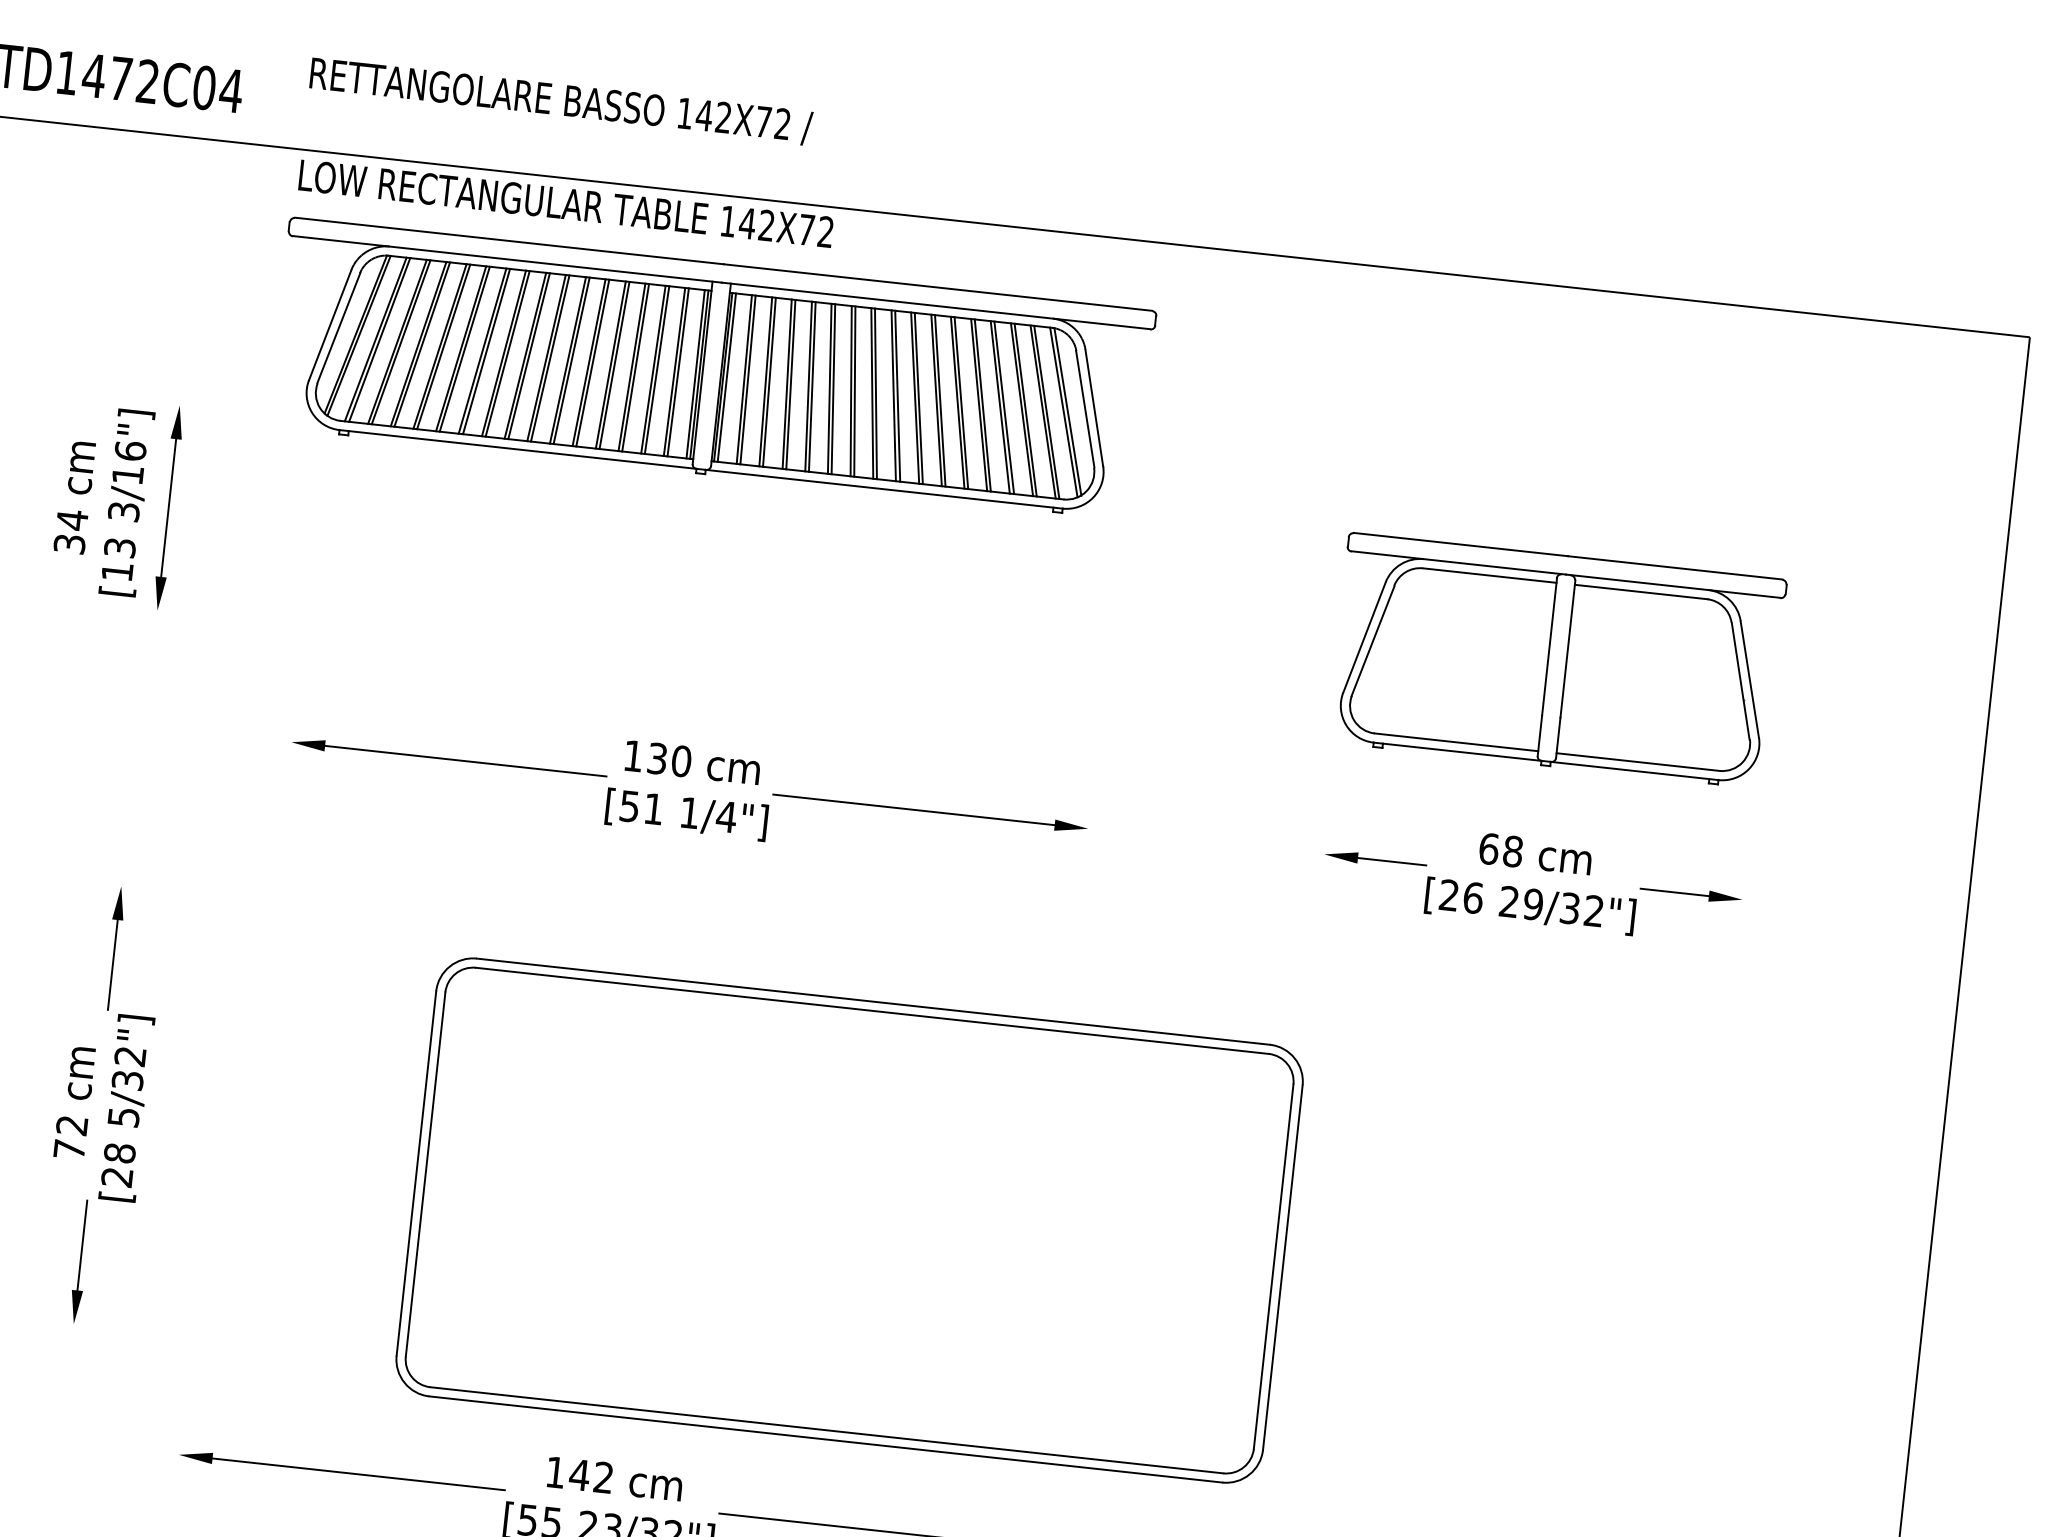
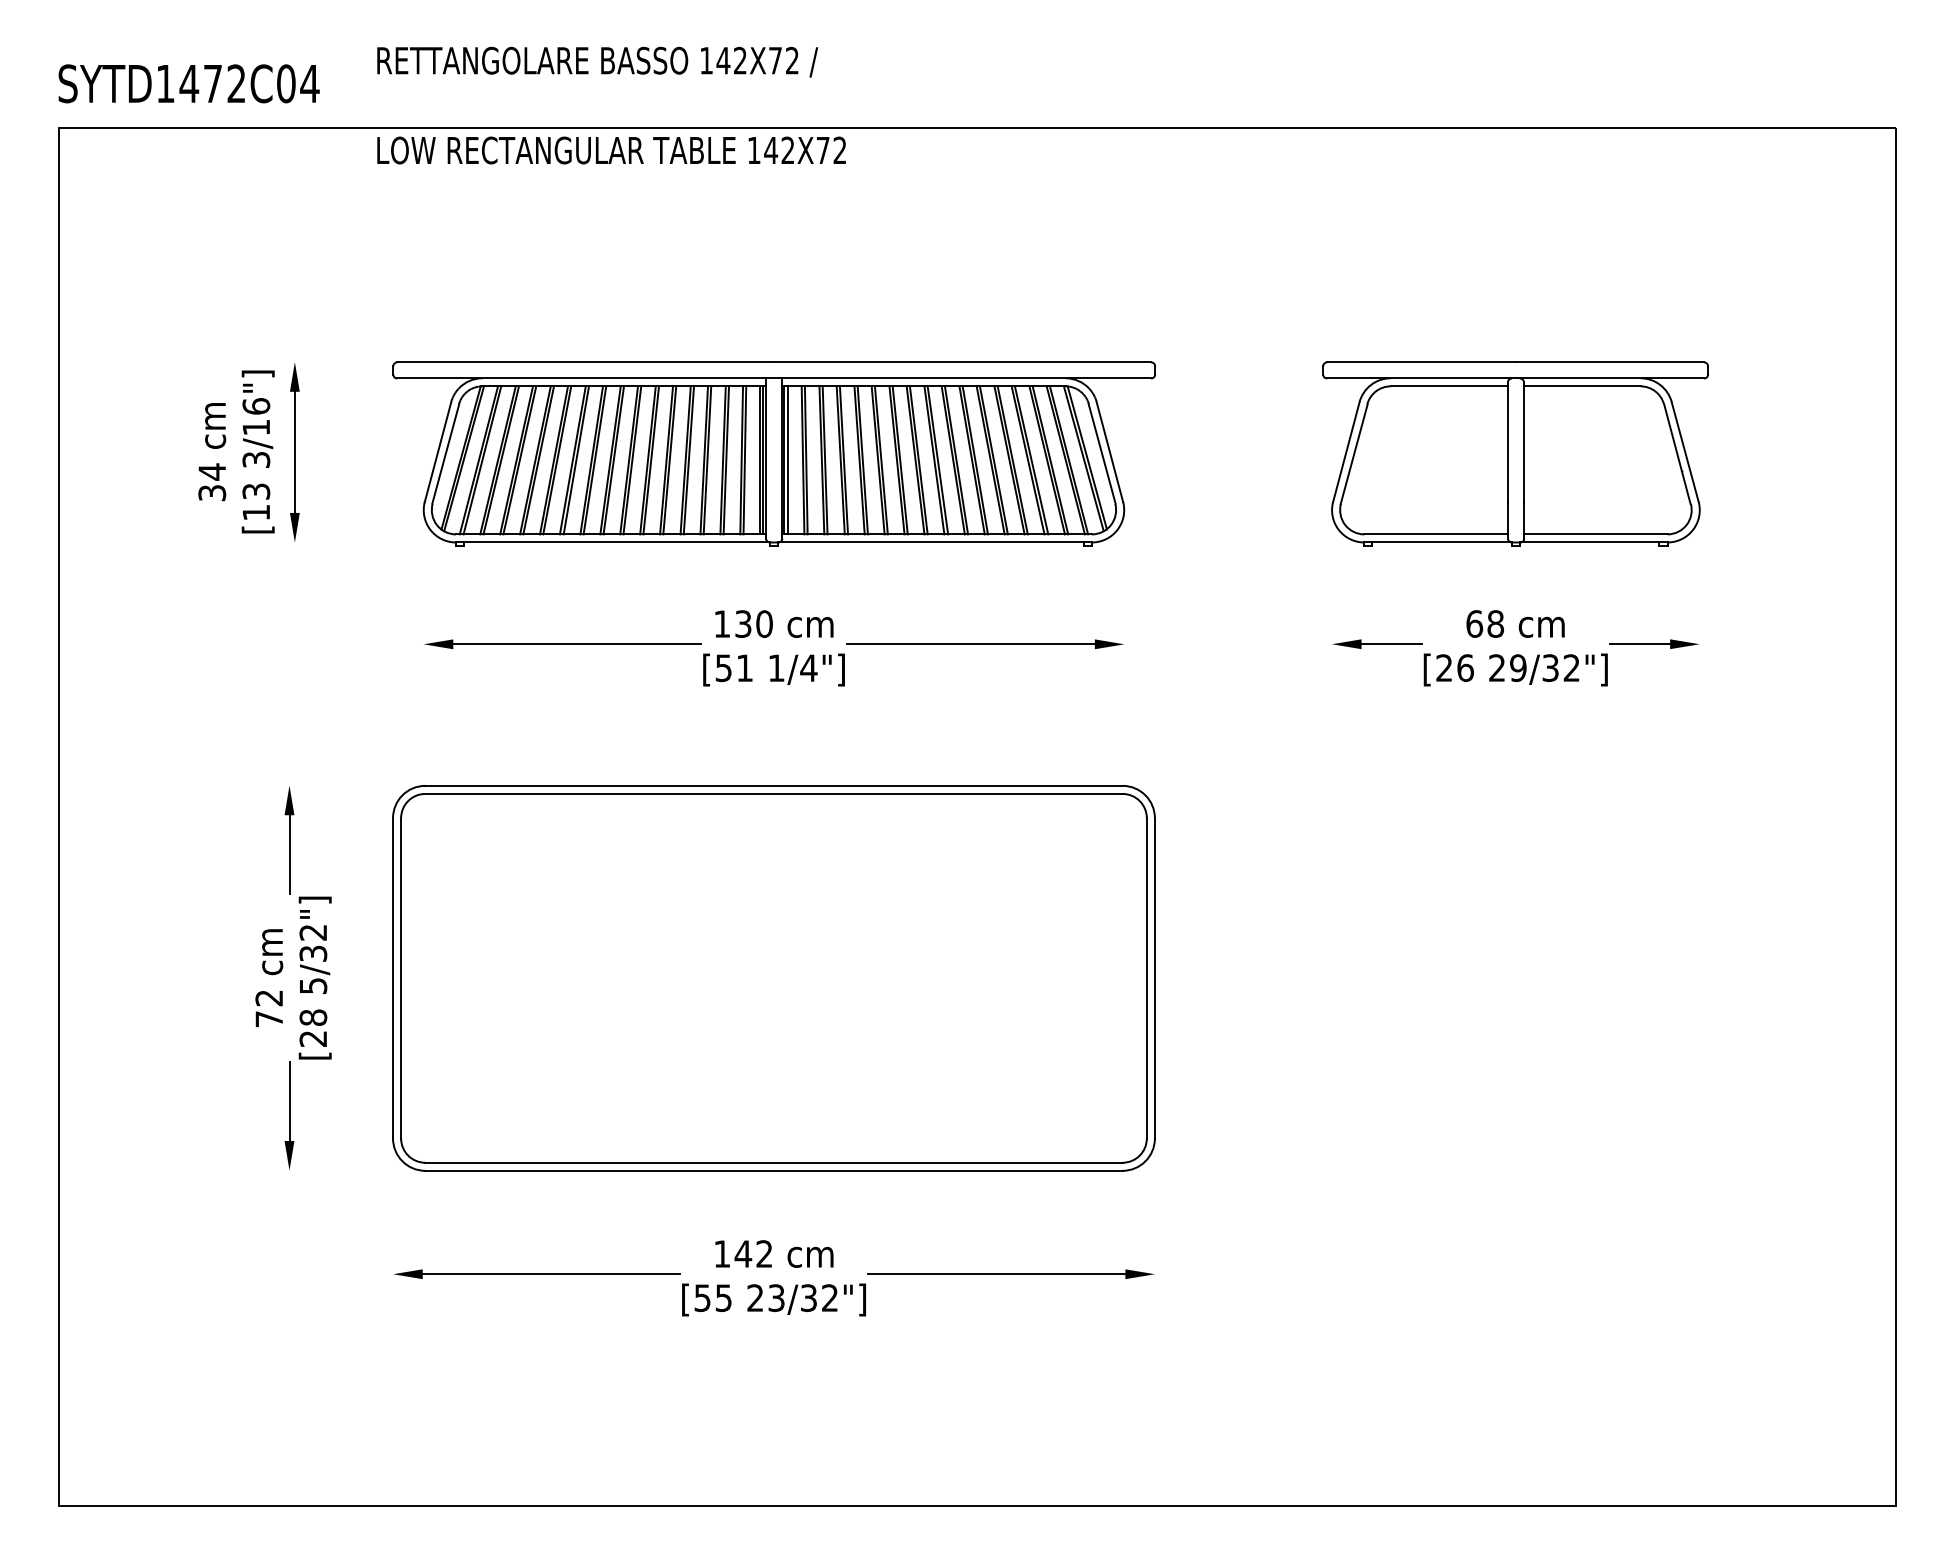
part: (711, 368) -> (773, 453), moved
part: (849, 1220) -> (773, 978), moved

